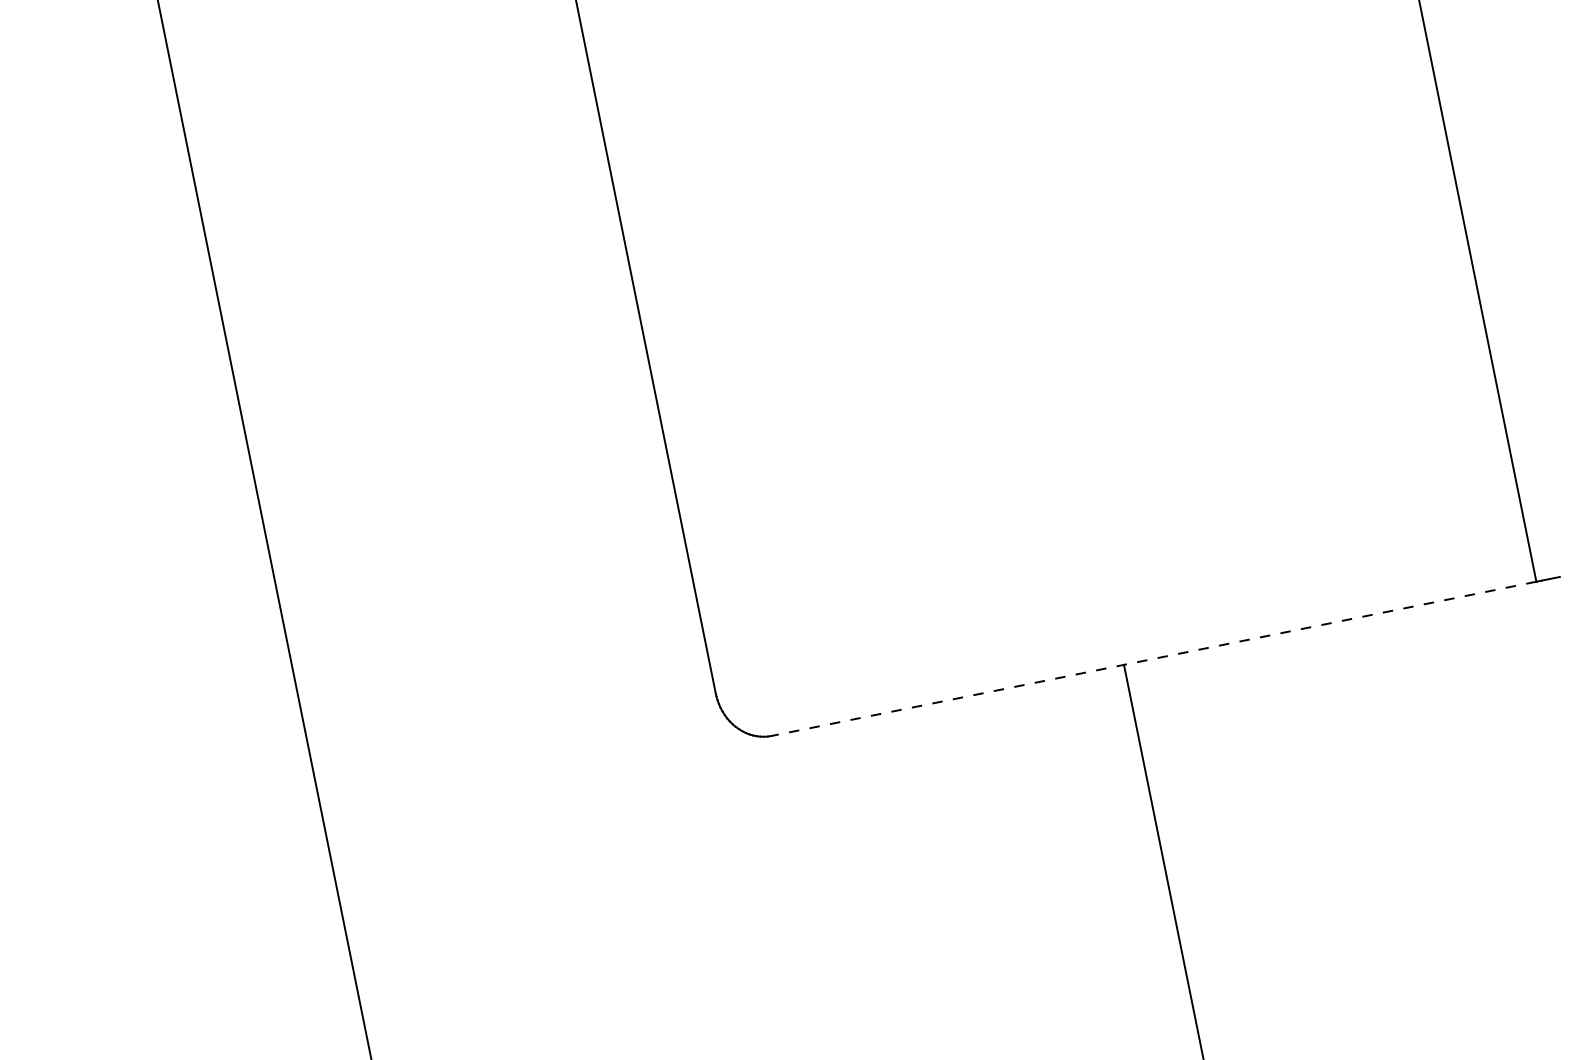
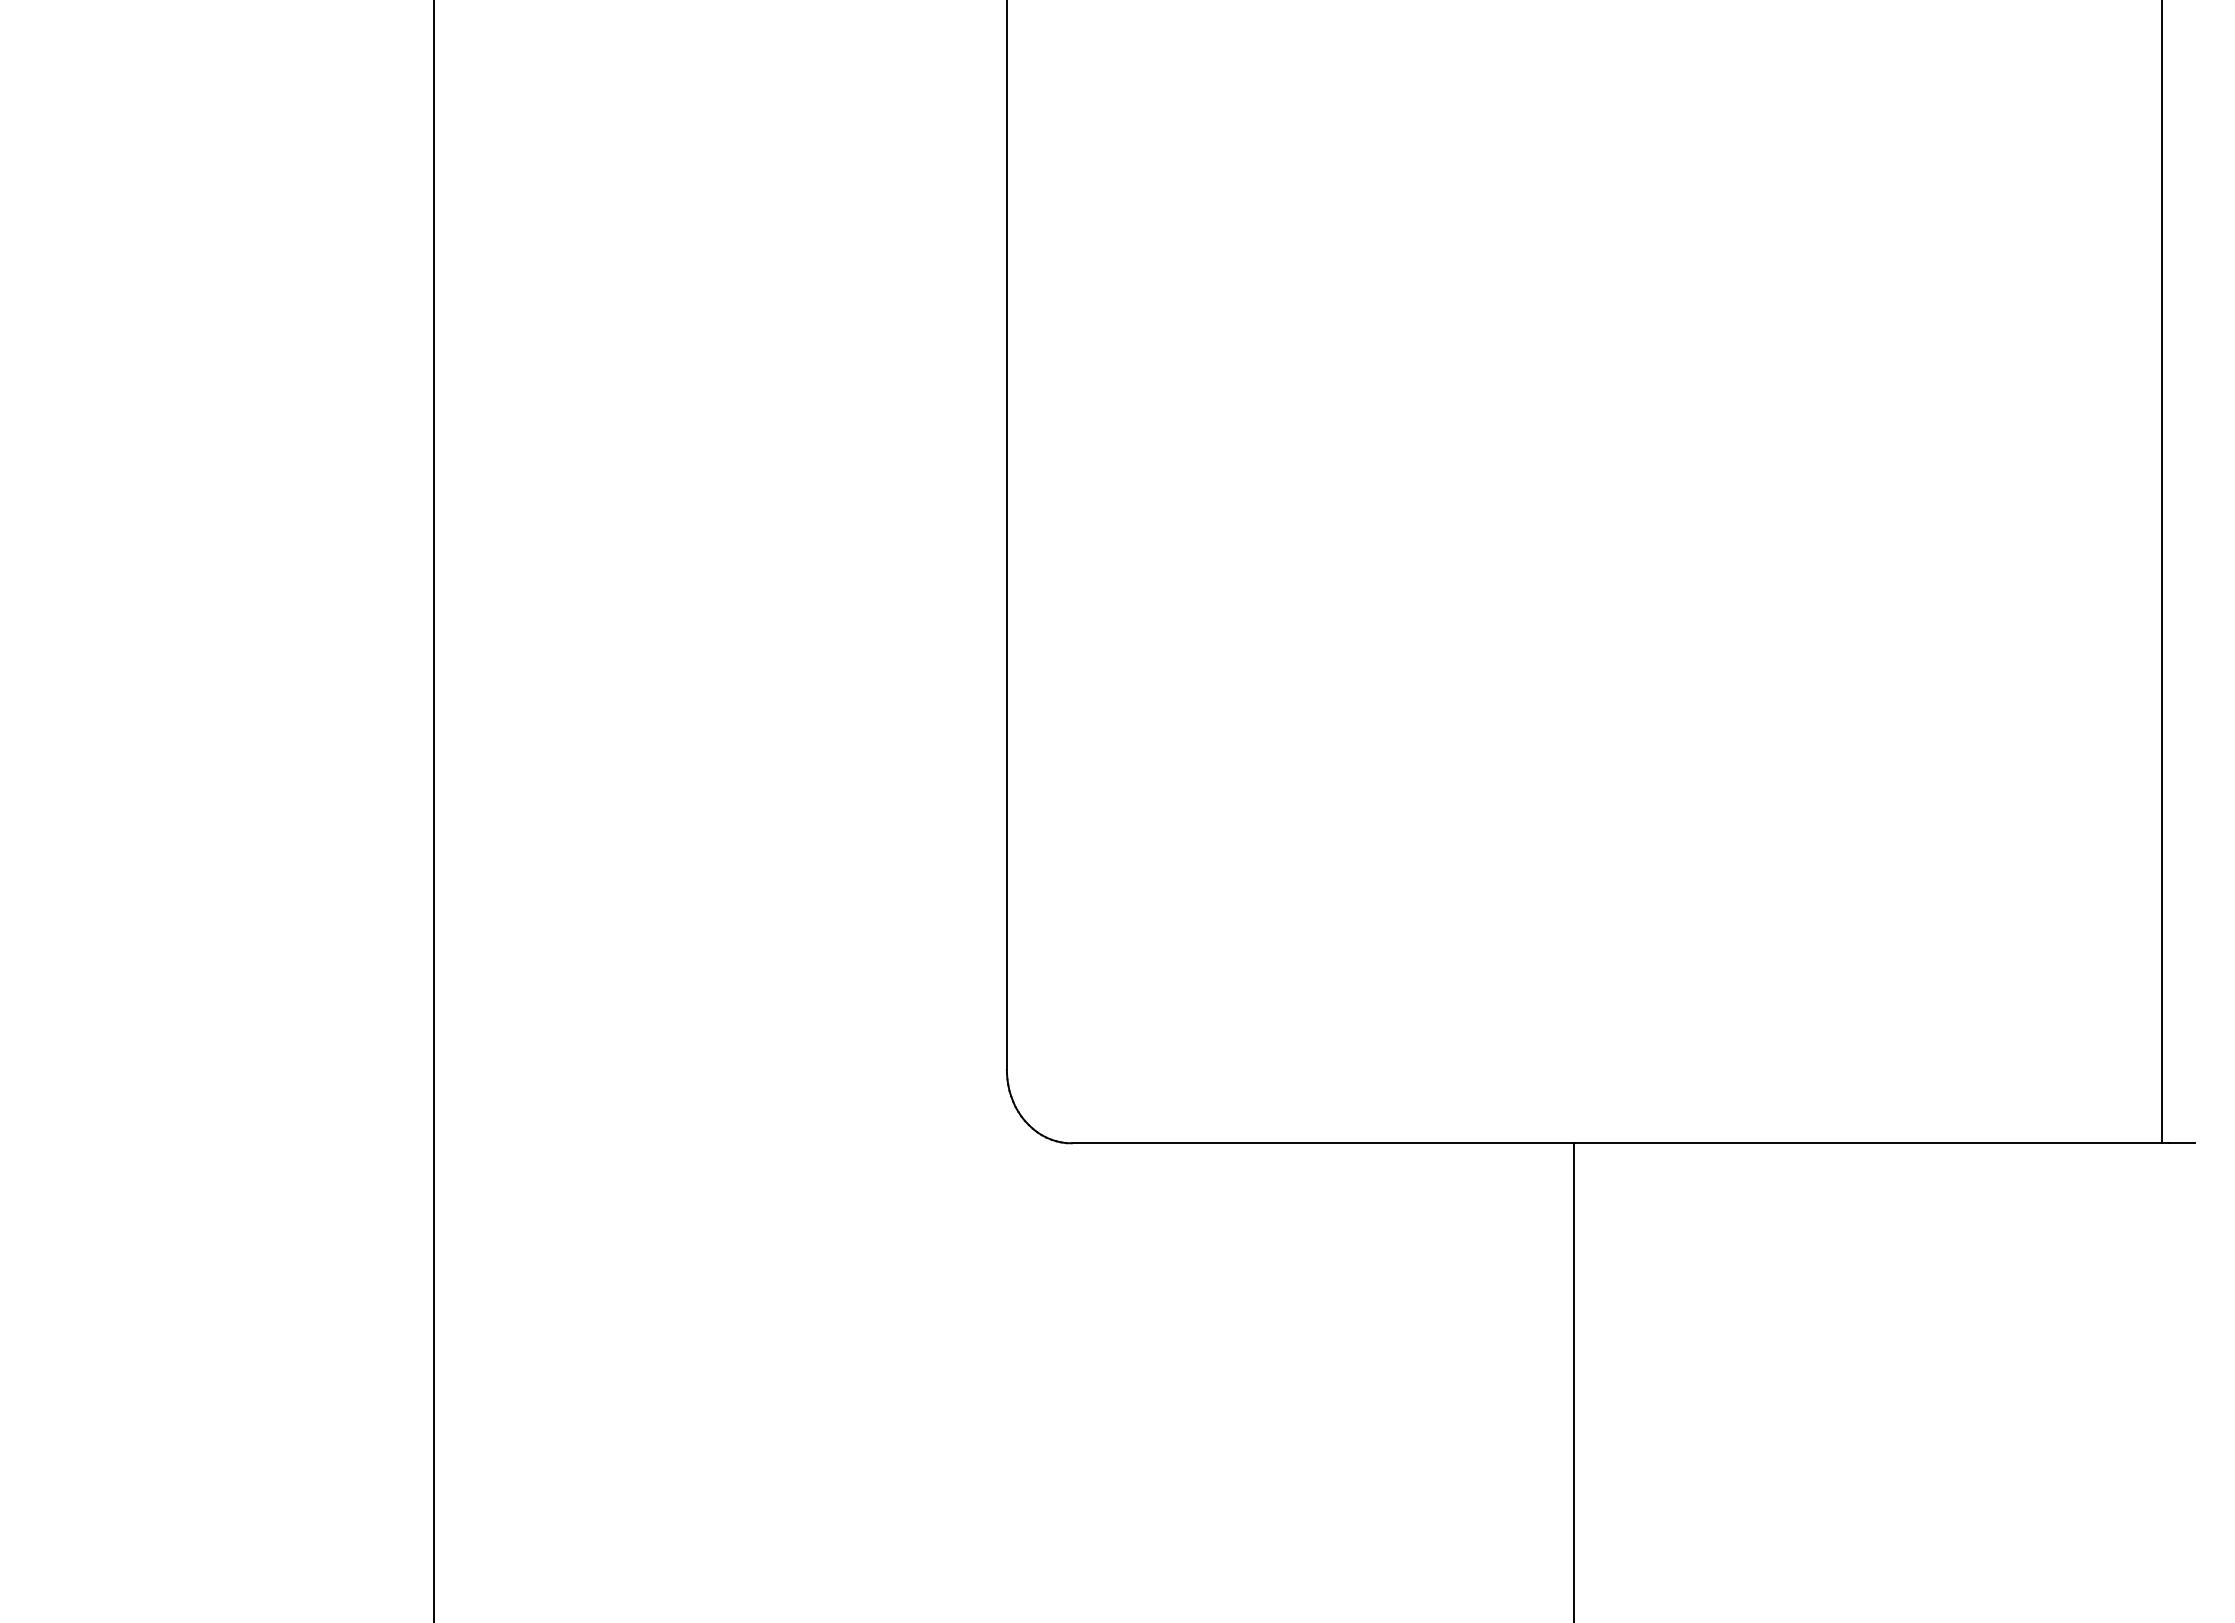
line: (1153, 658) -> (1616, 1143), dashed -> solid

